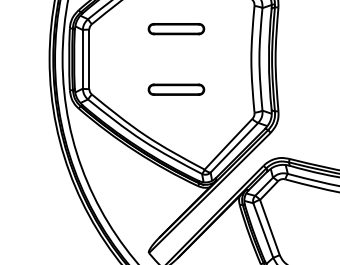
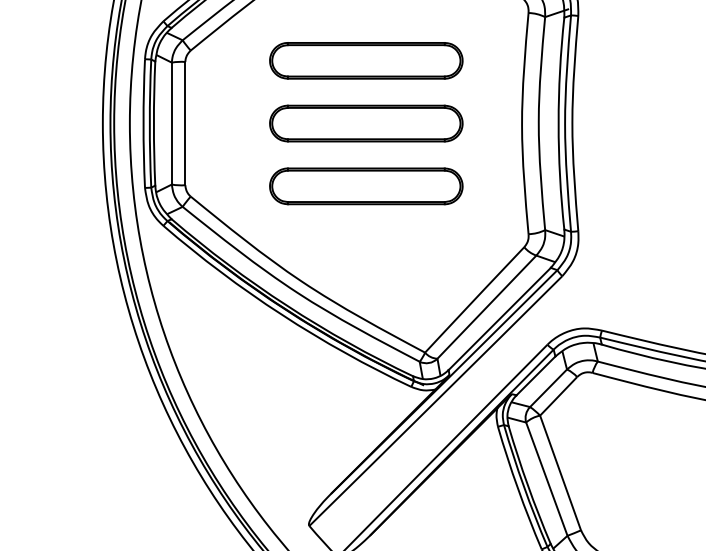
part: (176, 28) -> (366, 59), size x1.67
part: (176, 58) -> (366, 121), added
part: (176, 89) -> (366, 186), size x1.67

